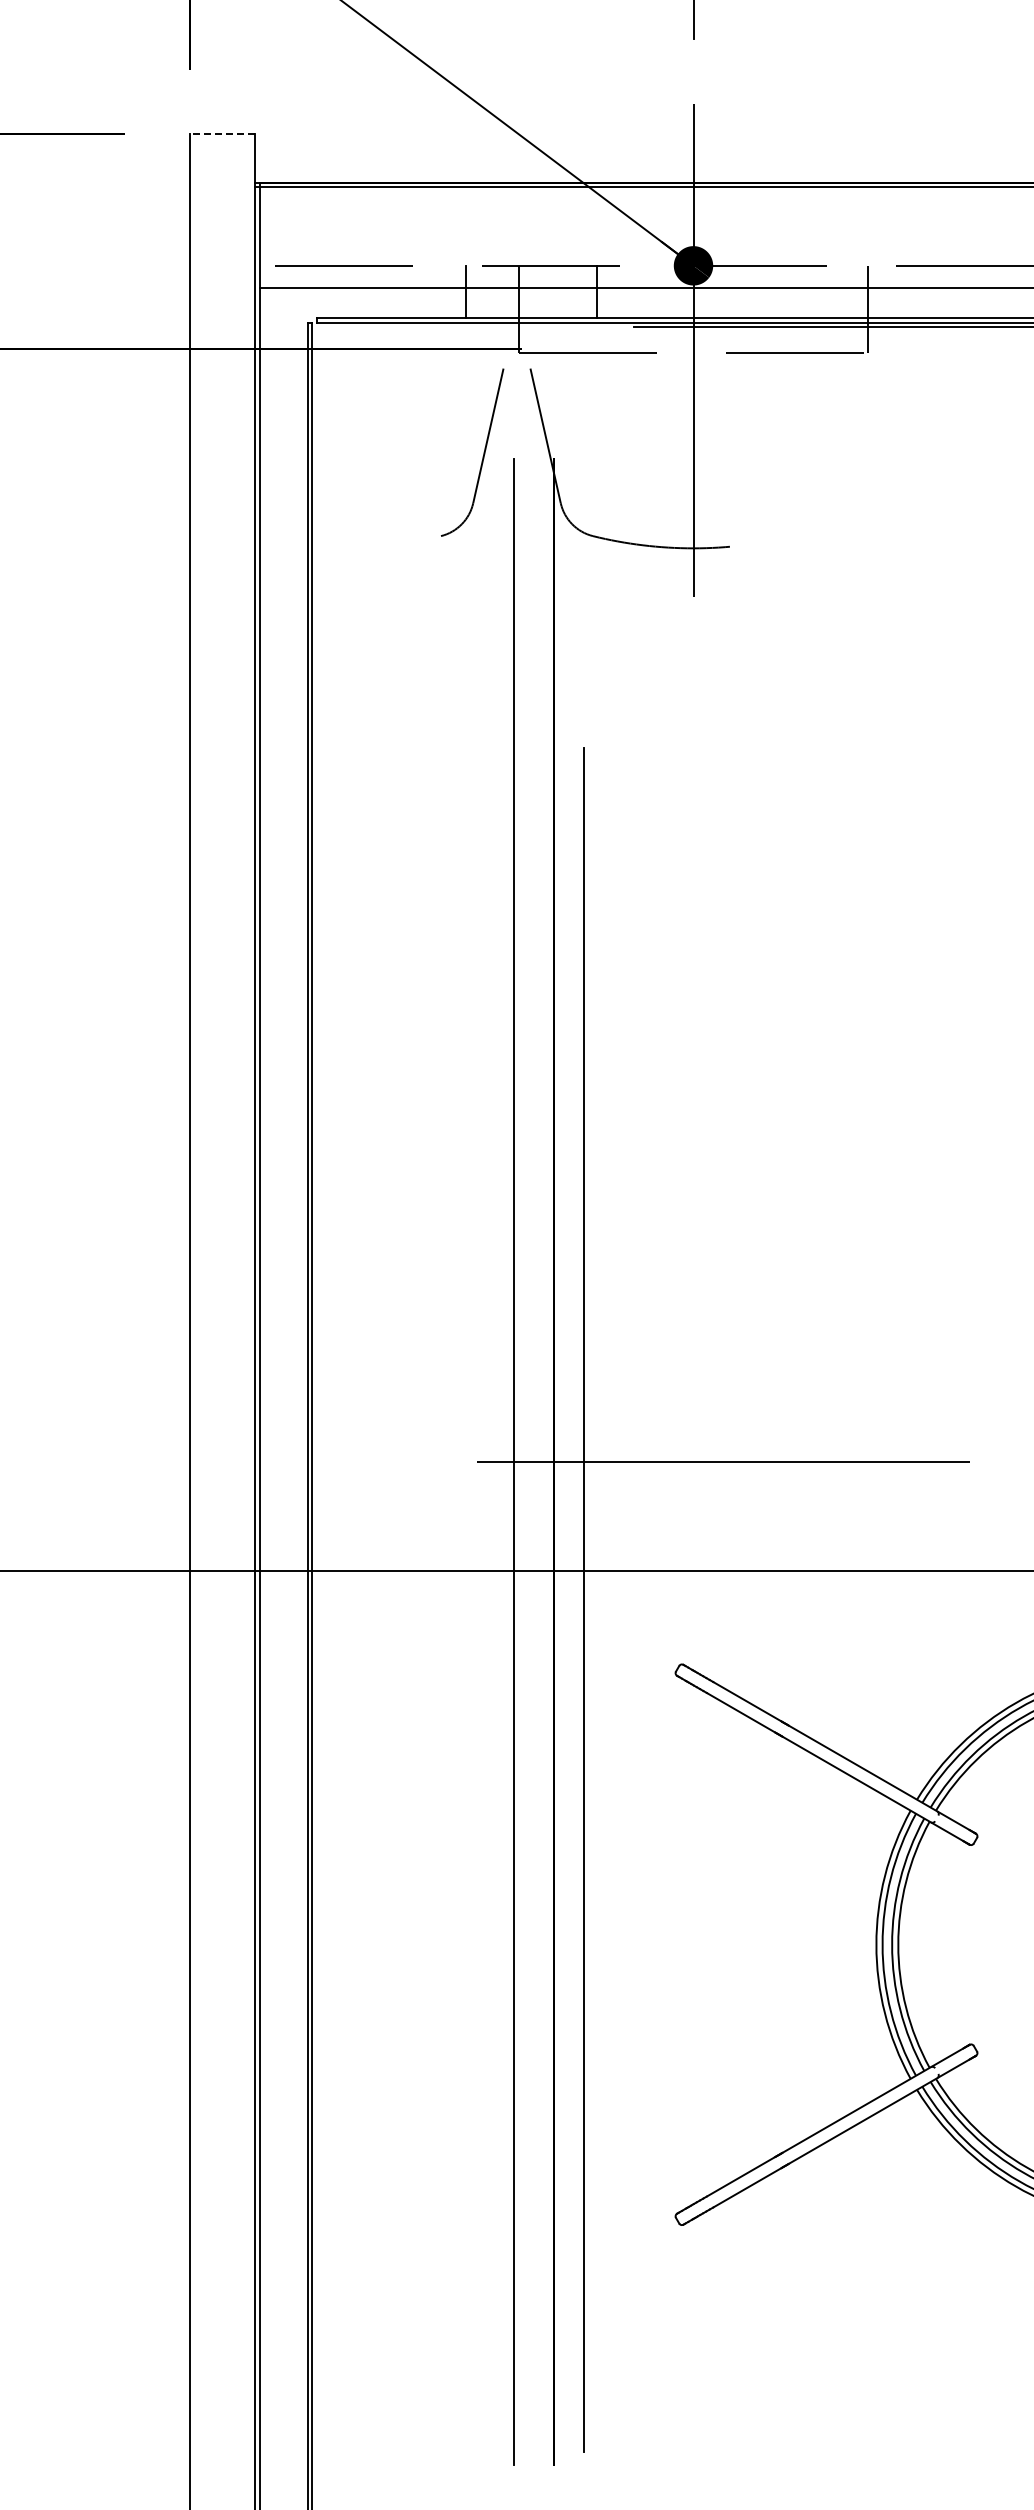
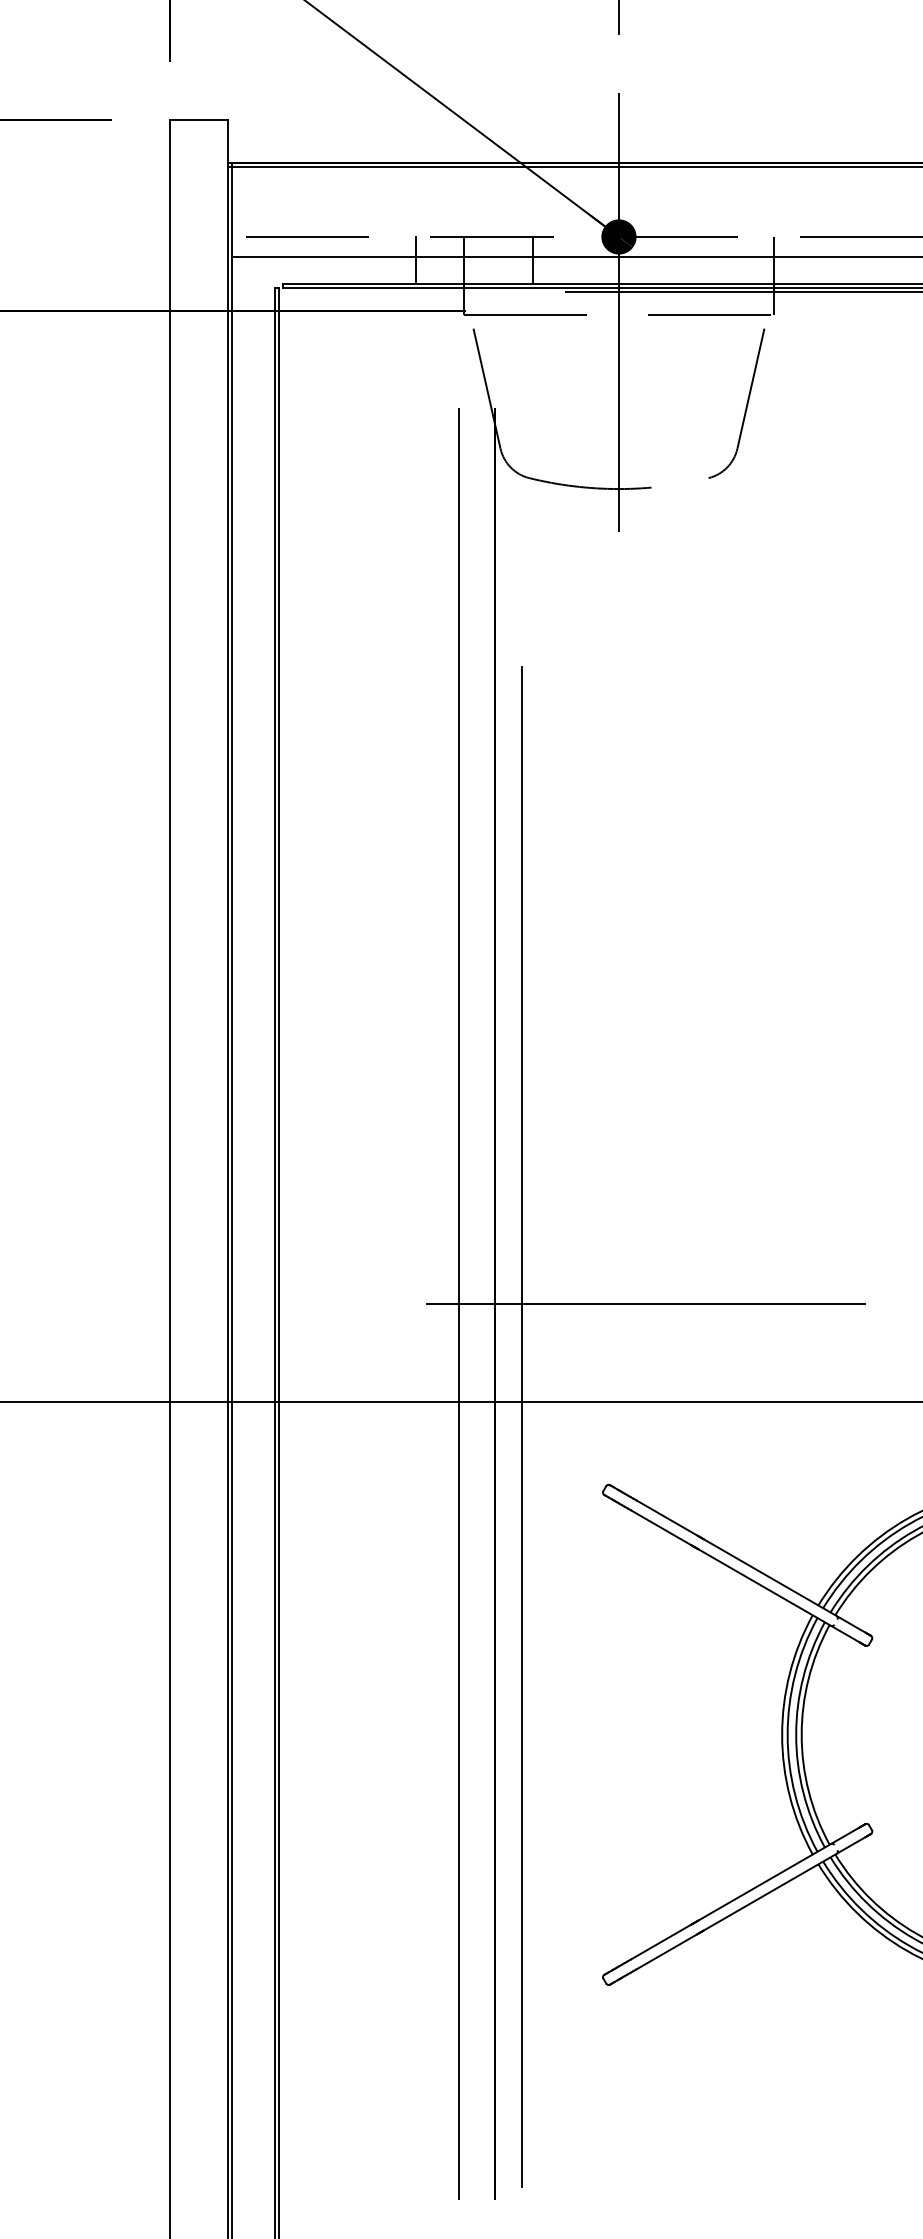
line: (222, 134) -> (198, 119), dashed -> solid
part: (482, 456) -> (745, 407), moved

